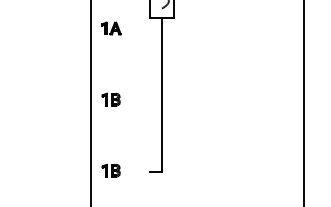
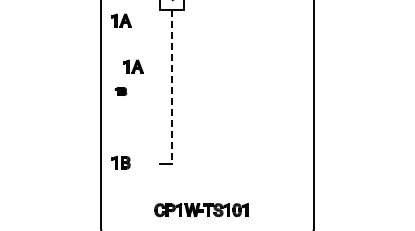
part: (123, 74) -> (133, 66), added
line: (161, 95) -> (171, 87), solid -> dashed
part: (110, 99) -> (120, 91), size x0.6

